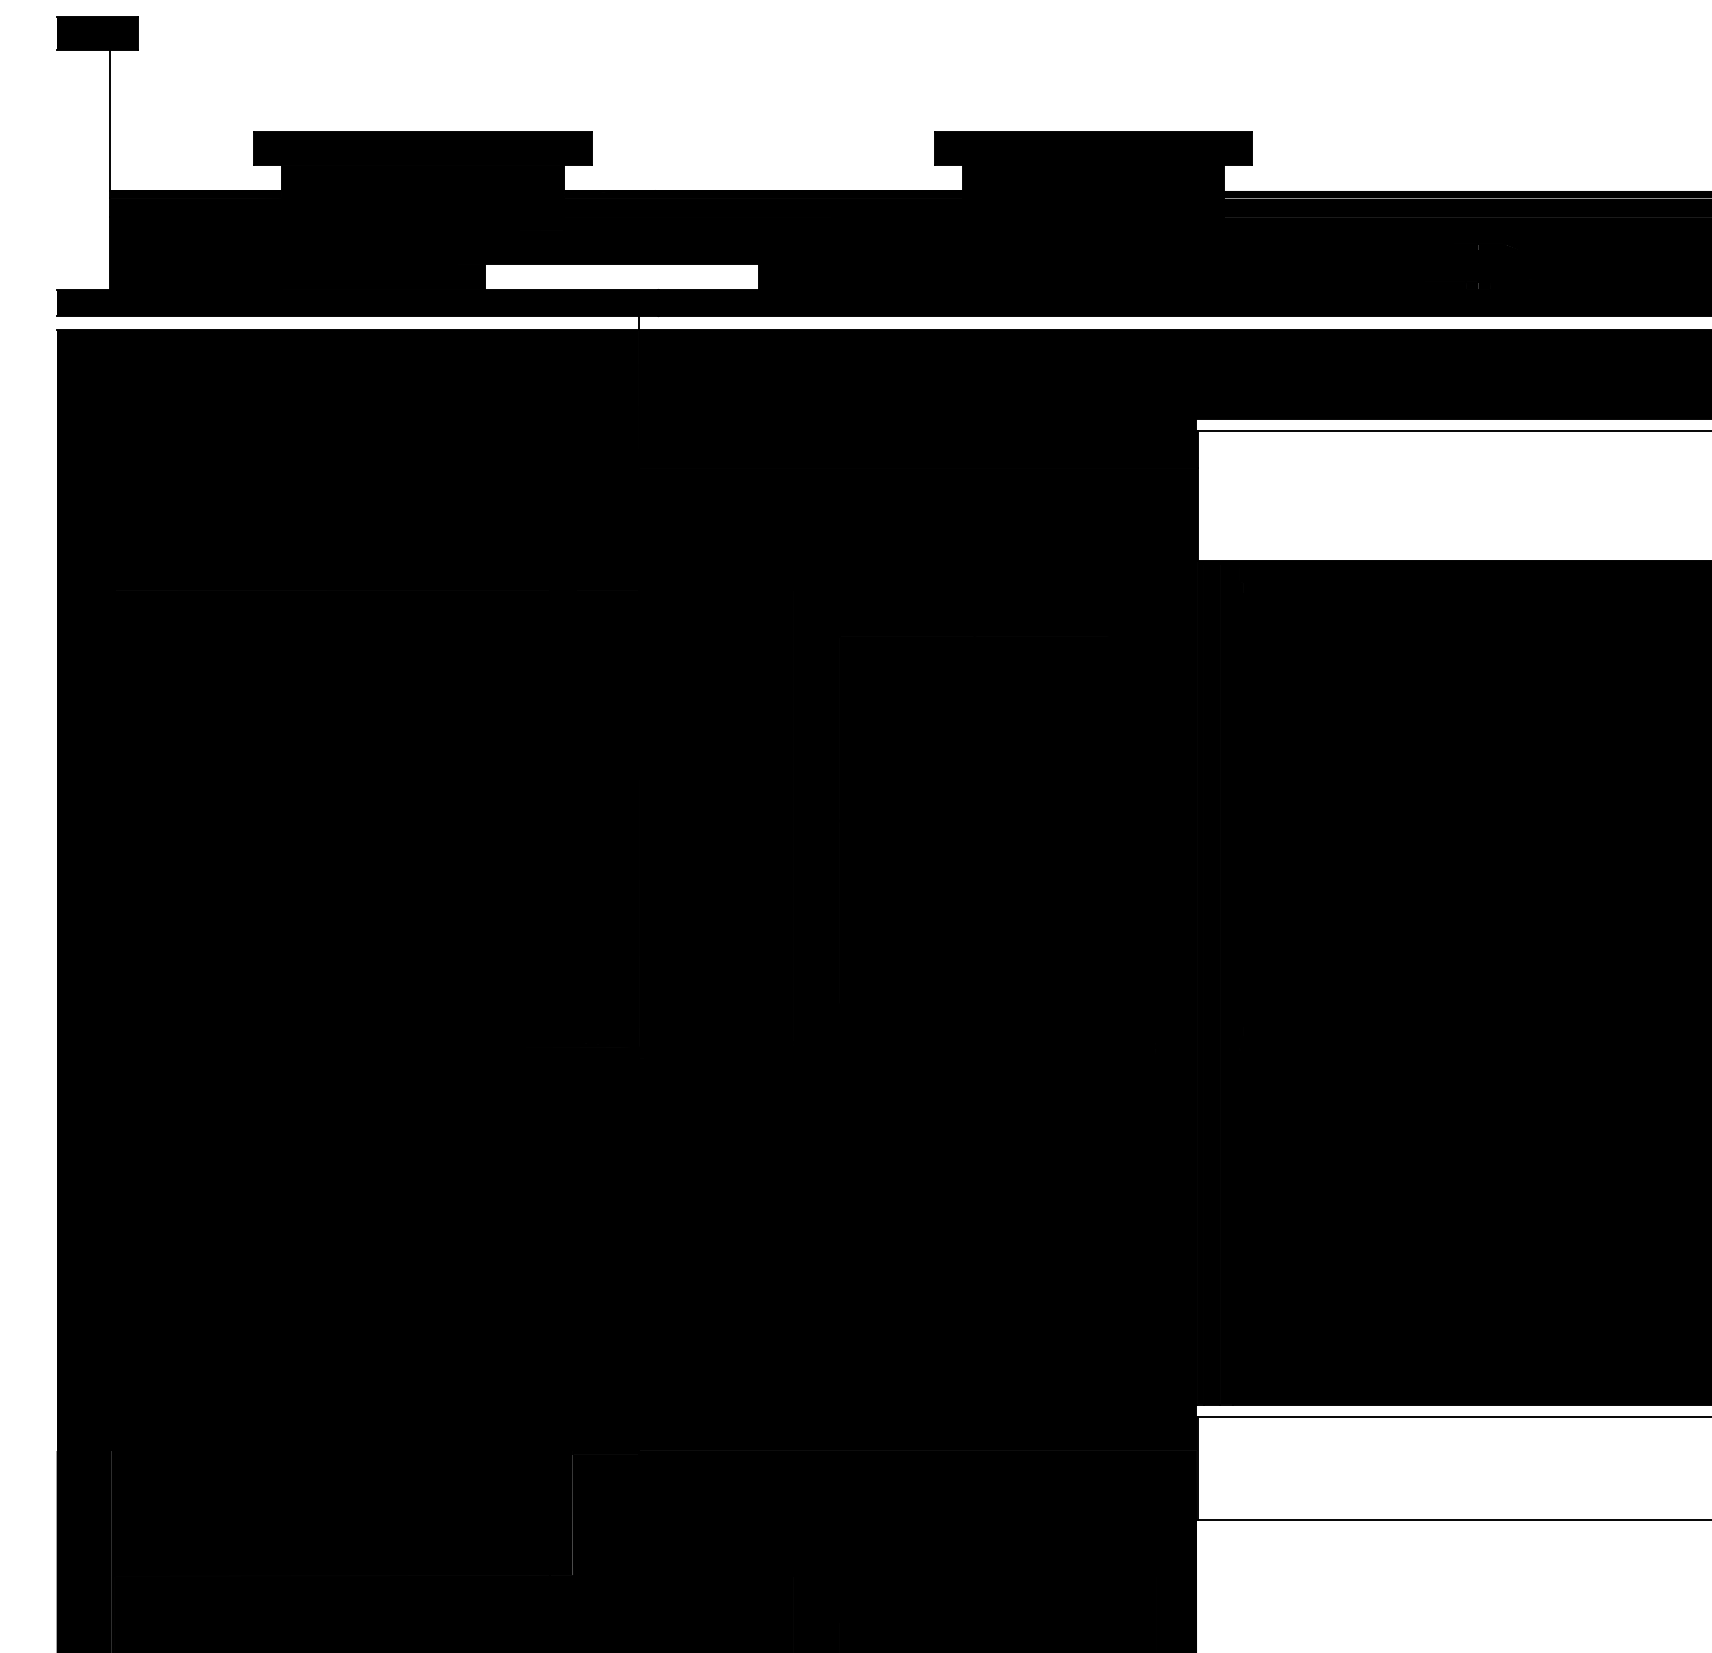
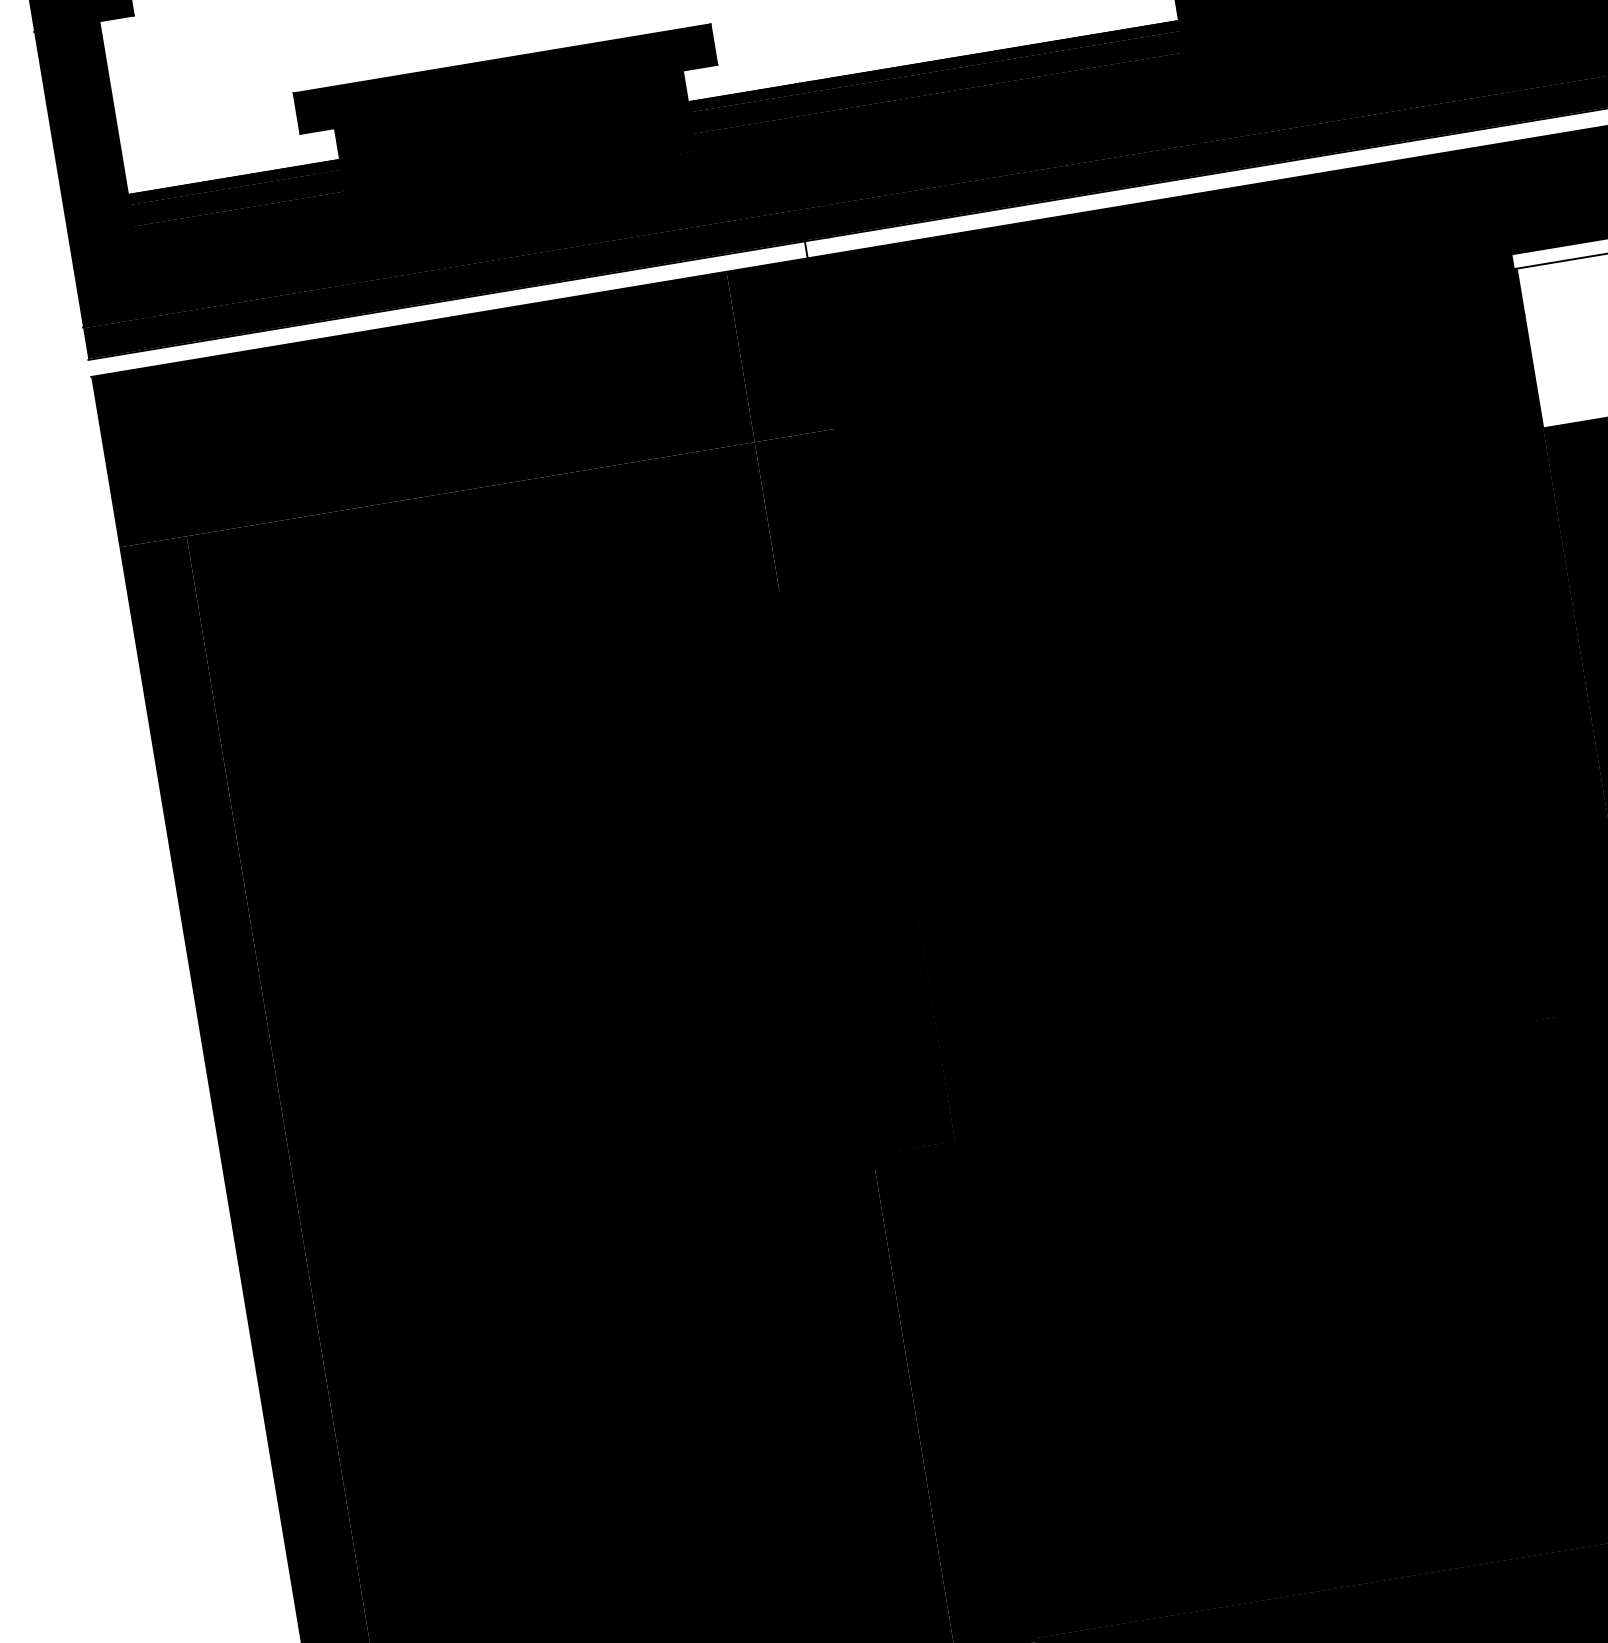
fill: (82, 169) -> (90, 174), added
fill: (621, 276) -> (775, 195), added

